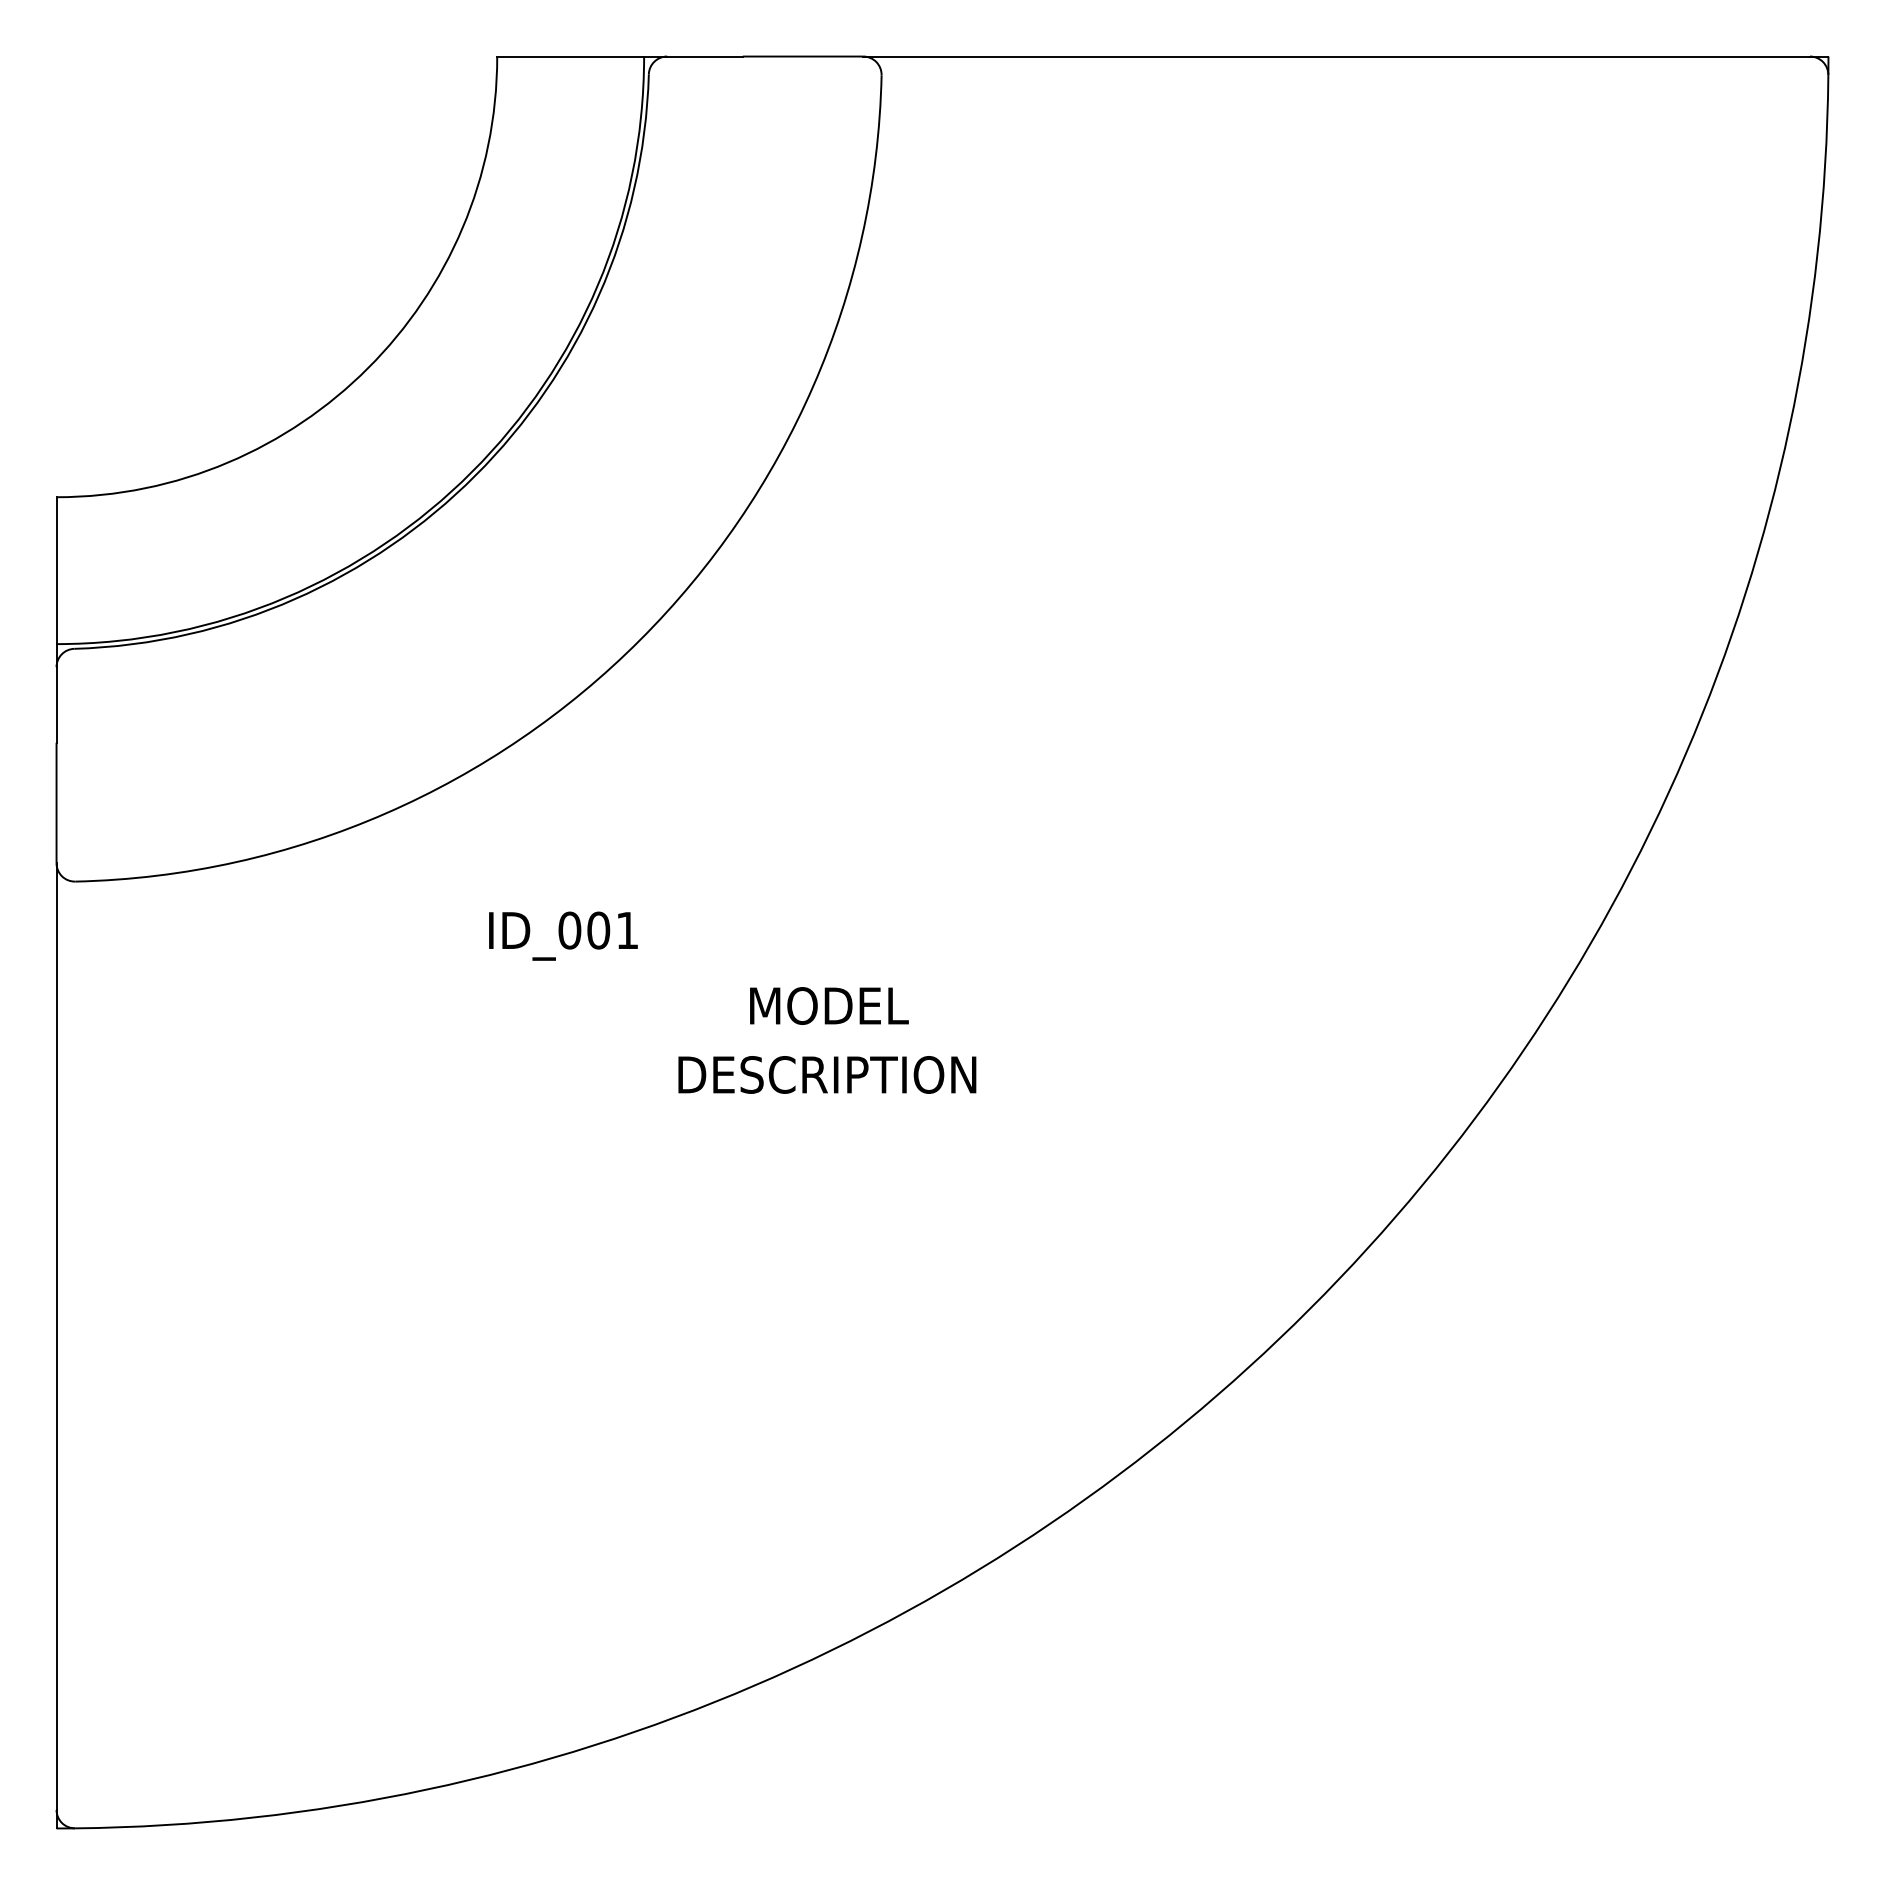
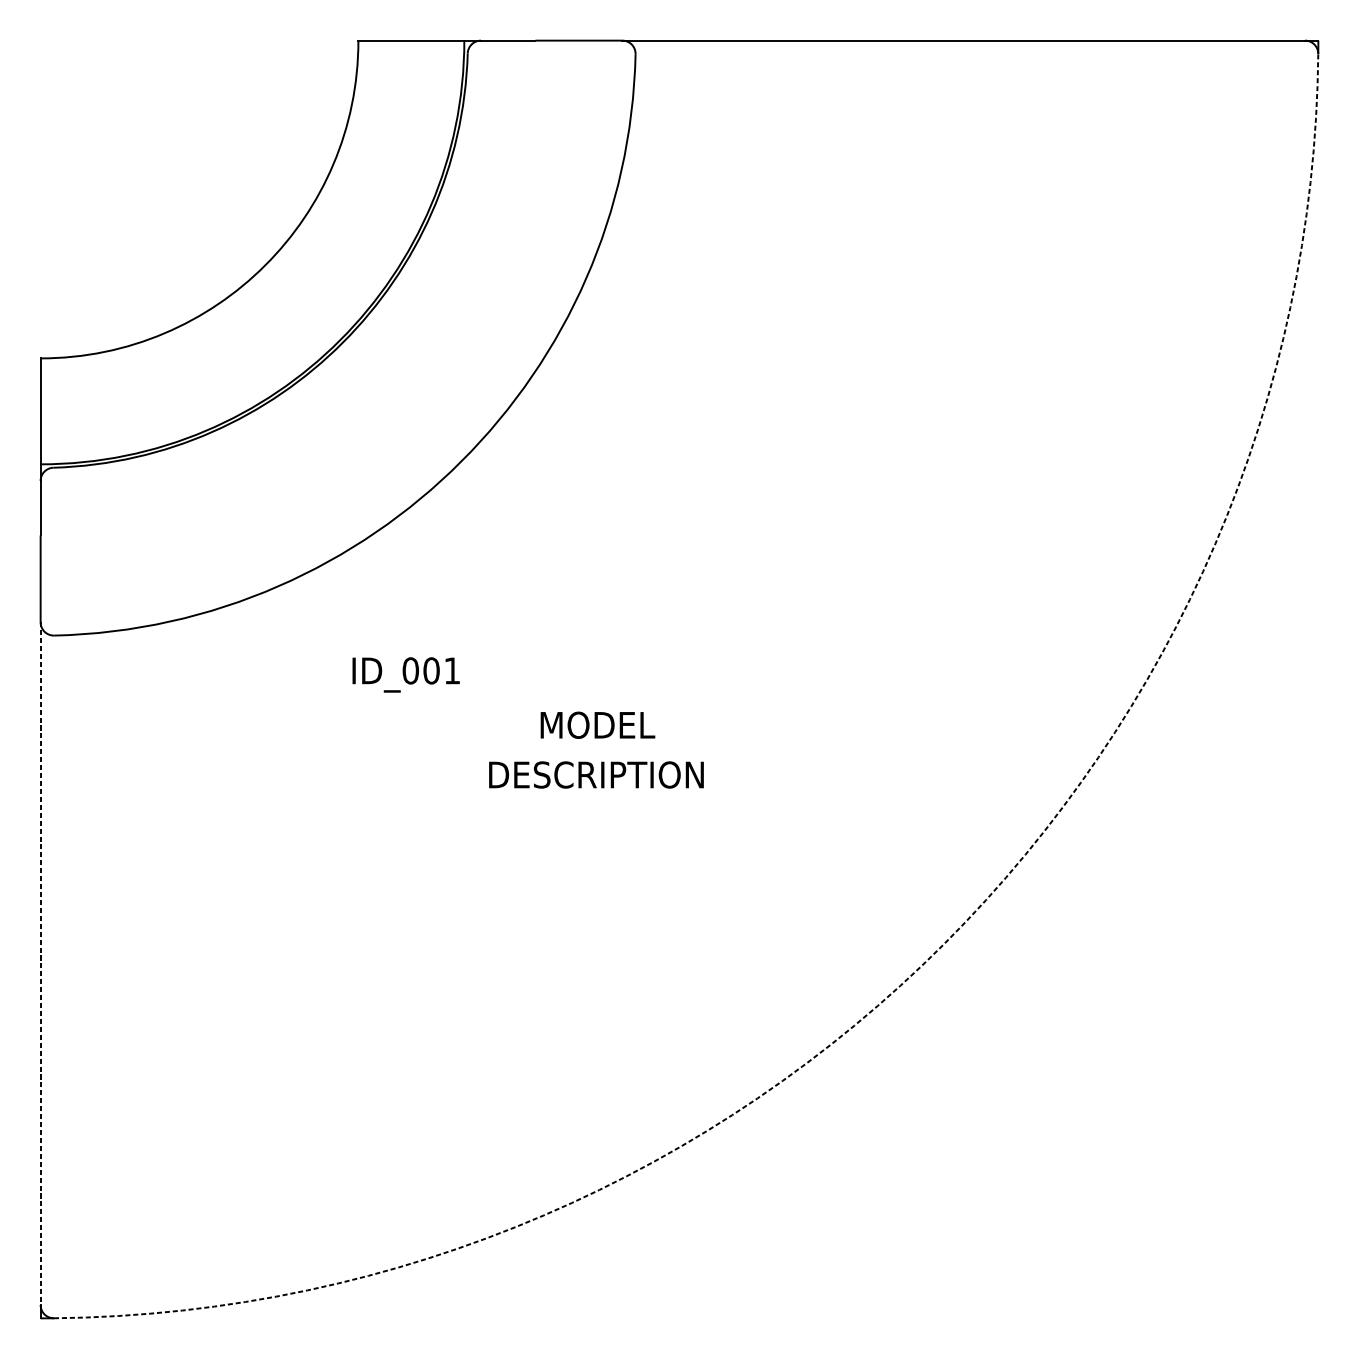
arc: (1309, 1309) -> (944, 944), solid -> dashed
line: (56, 1337) -> (40, 964), solid -> dashed

